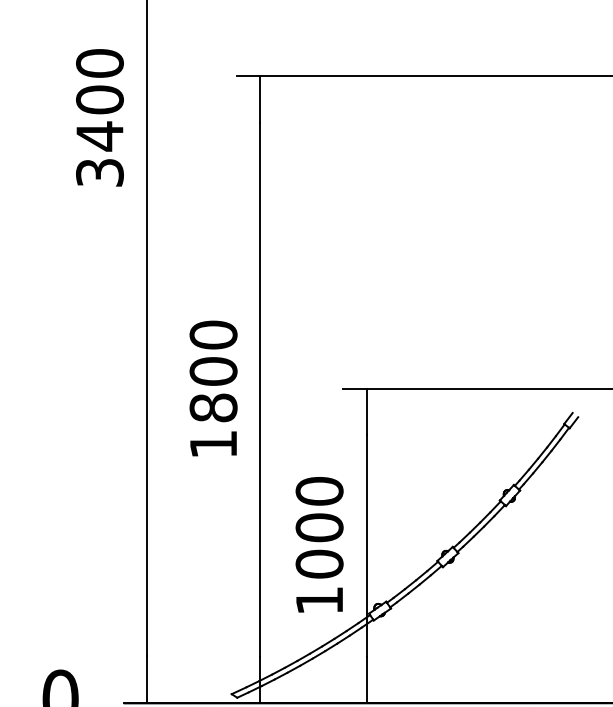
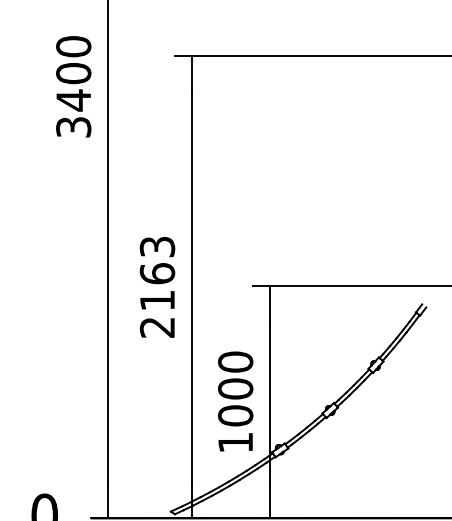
text: (213, 389) -> (157, 287), 1800 -> 2163

